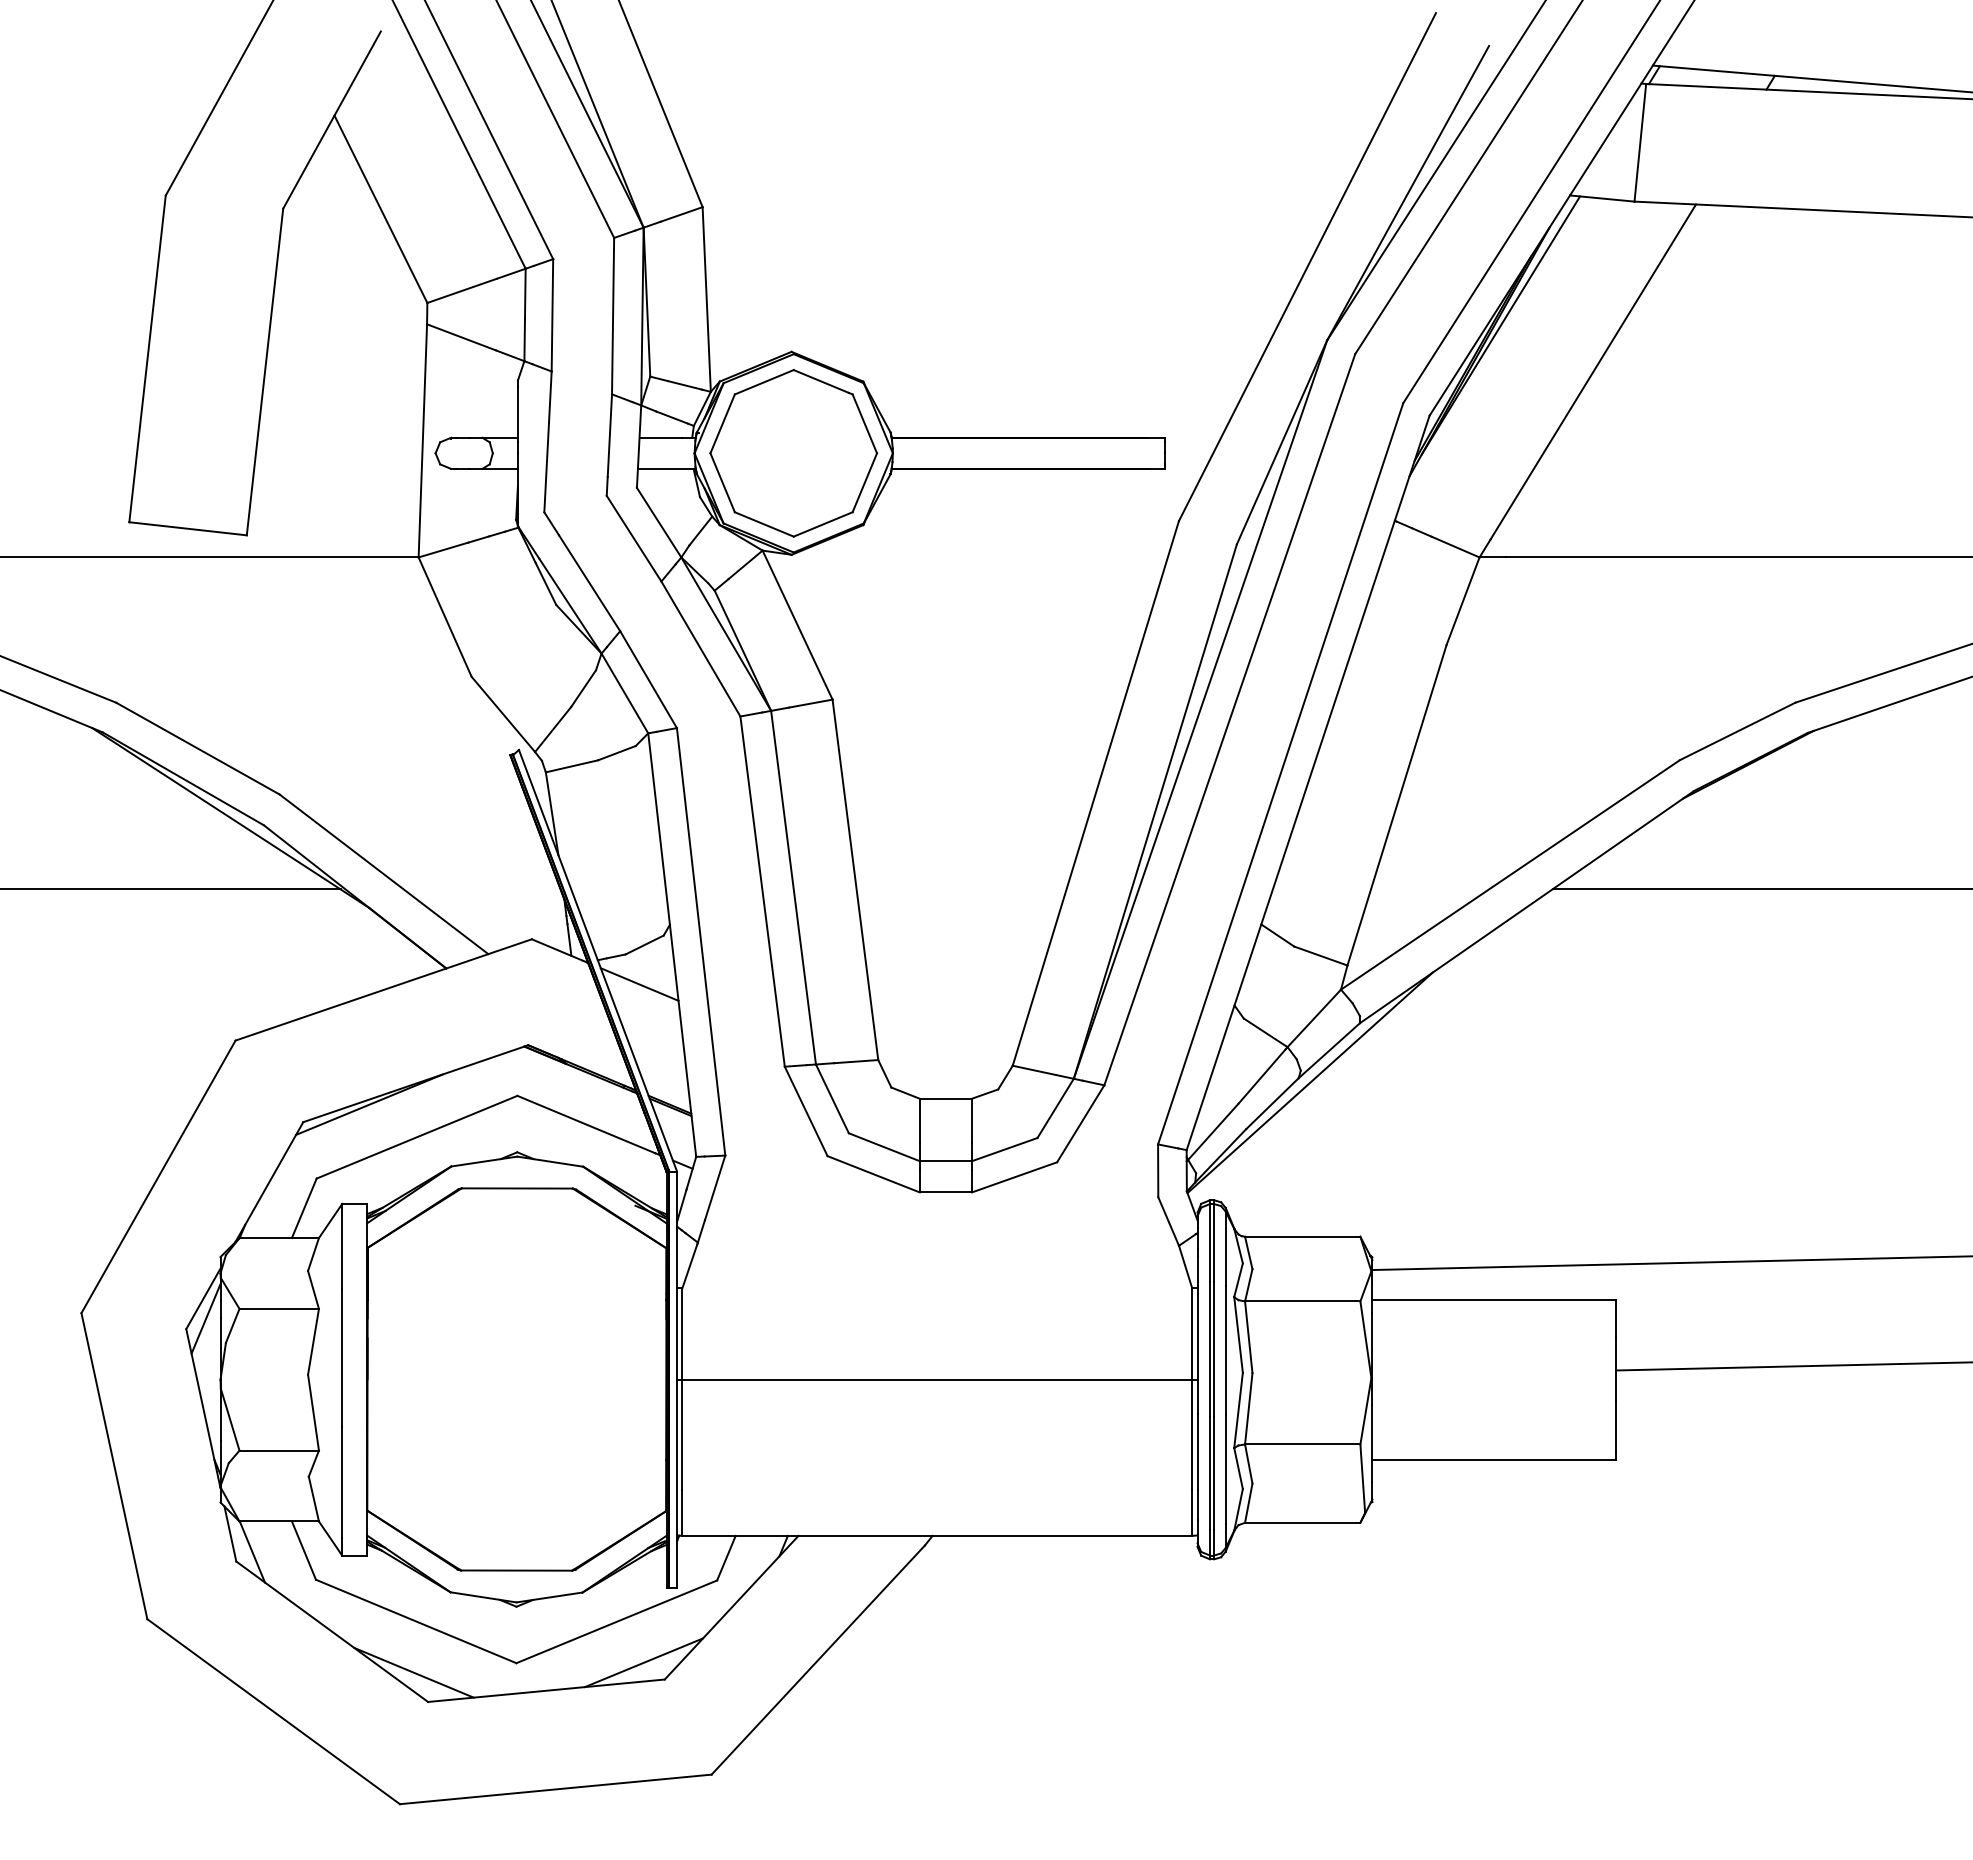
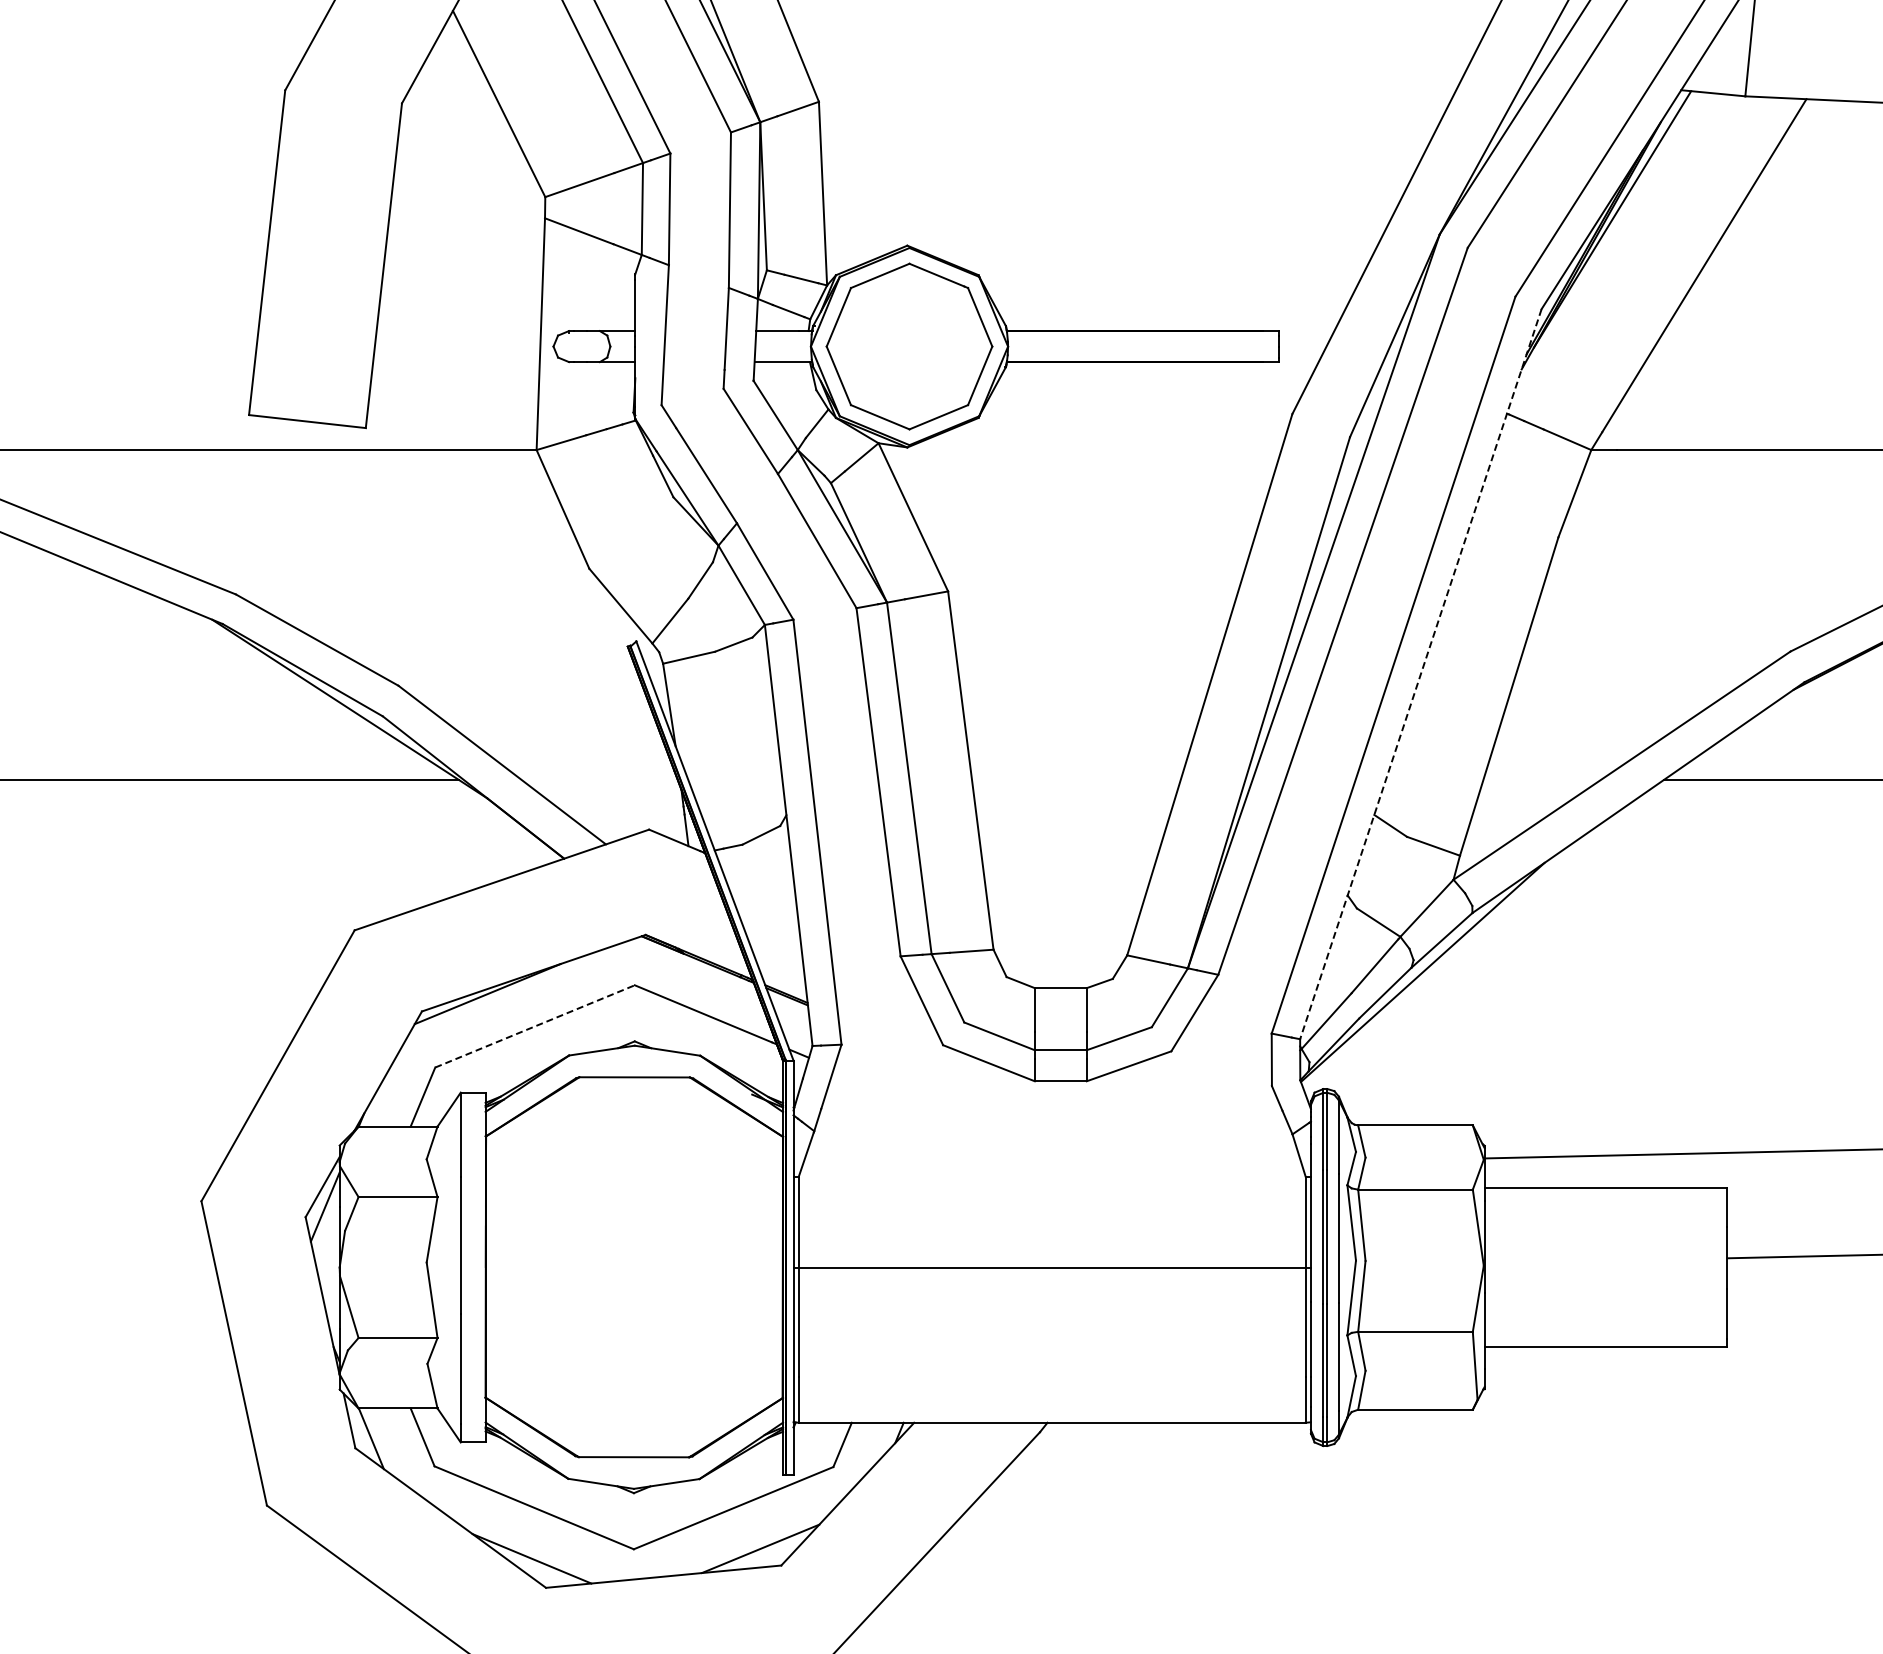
line: (1308, 782) -> (1421, 673), solid -> dashed
line: (639, 984) -> (756, 874), removed
line: (417, 1137) -> (535, 1026), solid -> dashed

